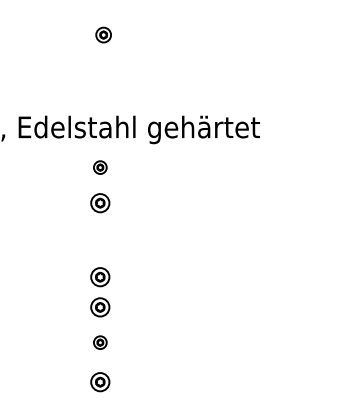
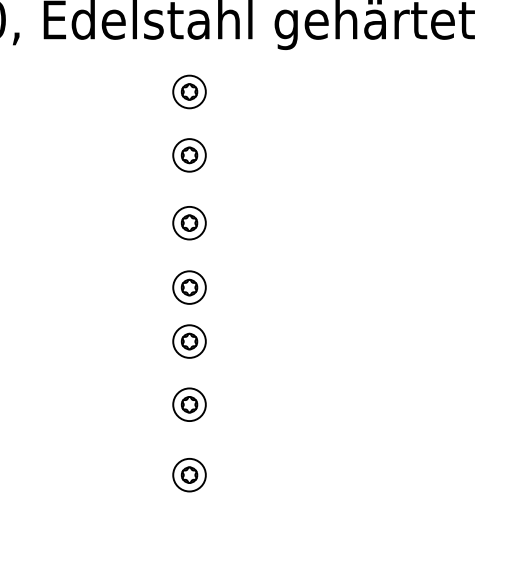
part: (100, 167) -> (189, 91), size x1.43
part: (100, 241) -> (189, 223), added
part: (100, 342) -> (189, 404), size x1.43

